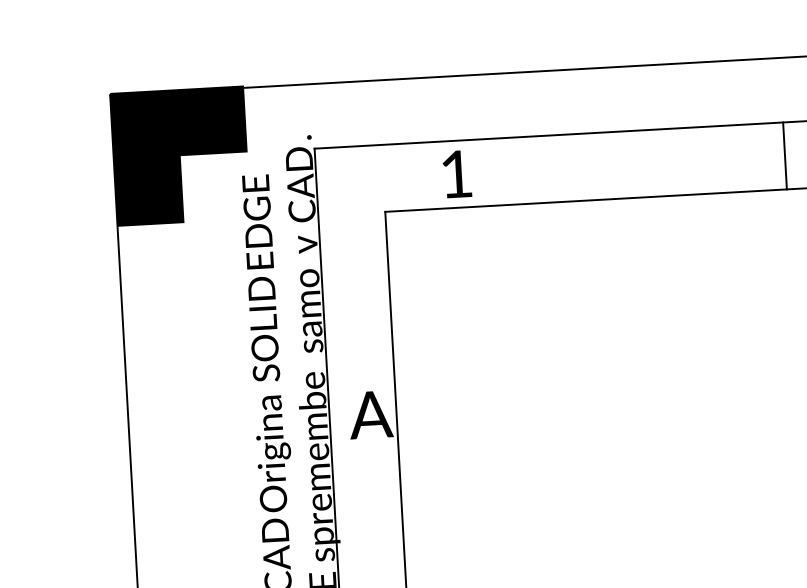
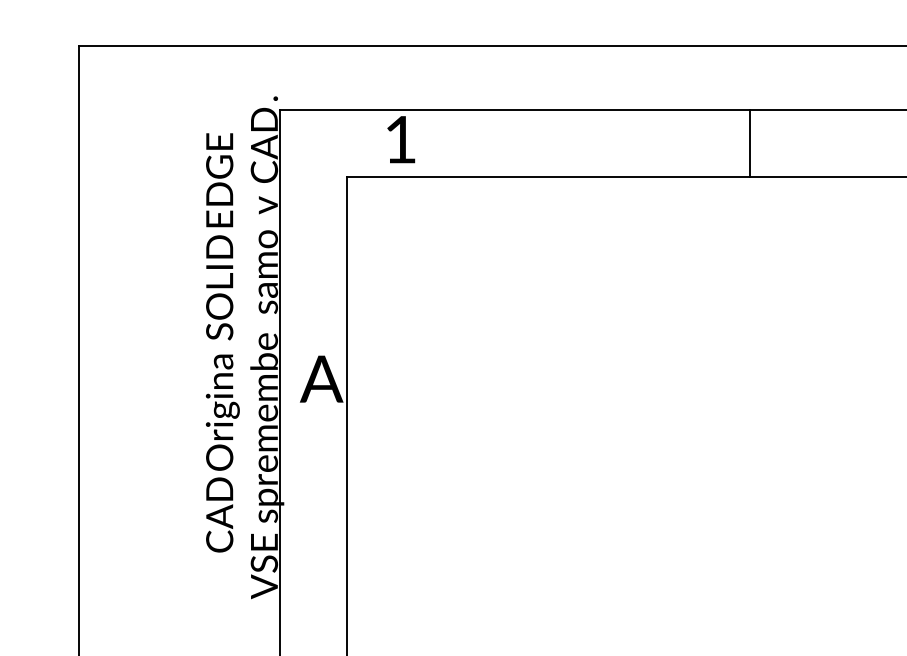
fill: (181, 156) -> (146, 110), removed
text: (457, 174) -> (401, 139), moved

